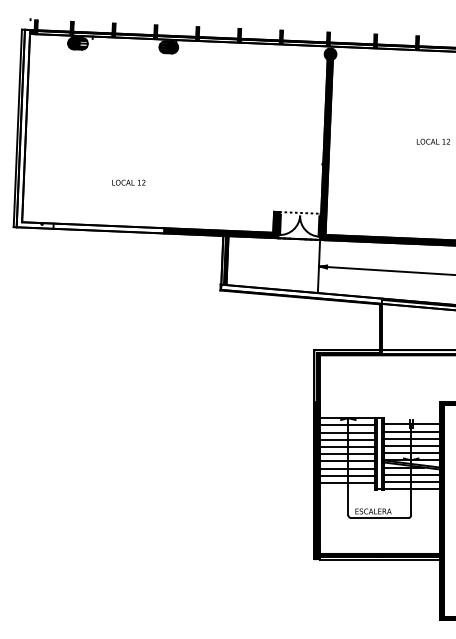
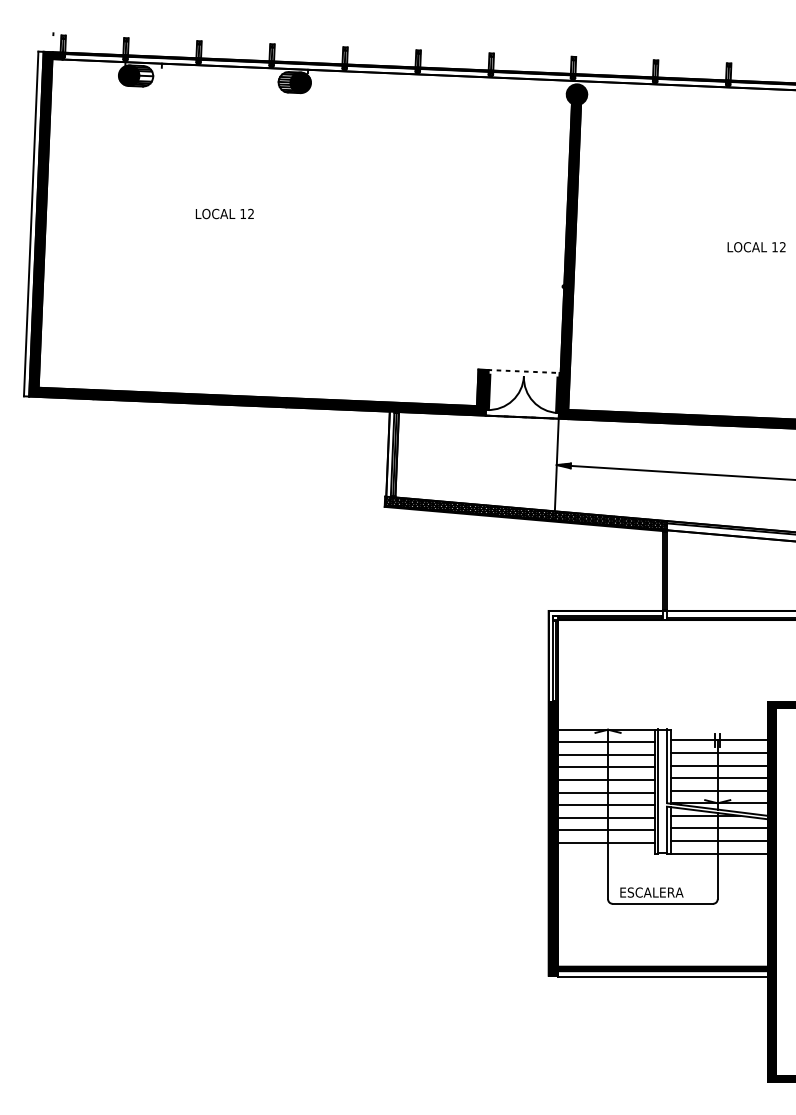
fill: (90, 131) -> (158, 229), added
text: (128, 182) -> (224, 213), moved
hatch: (301, 293) -> (526, 512), added

